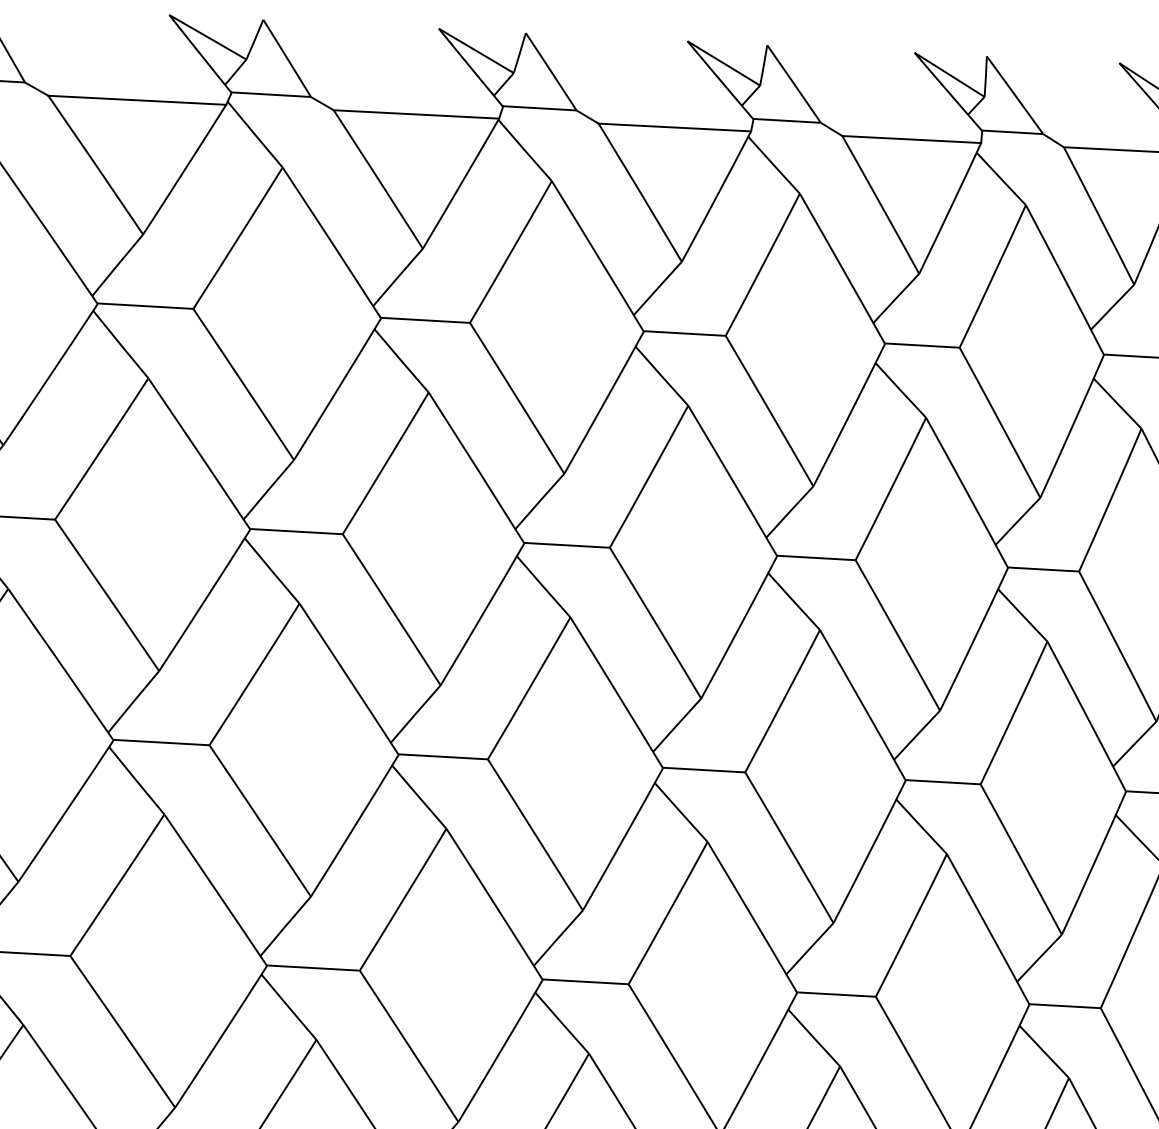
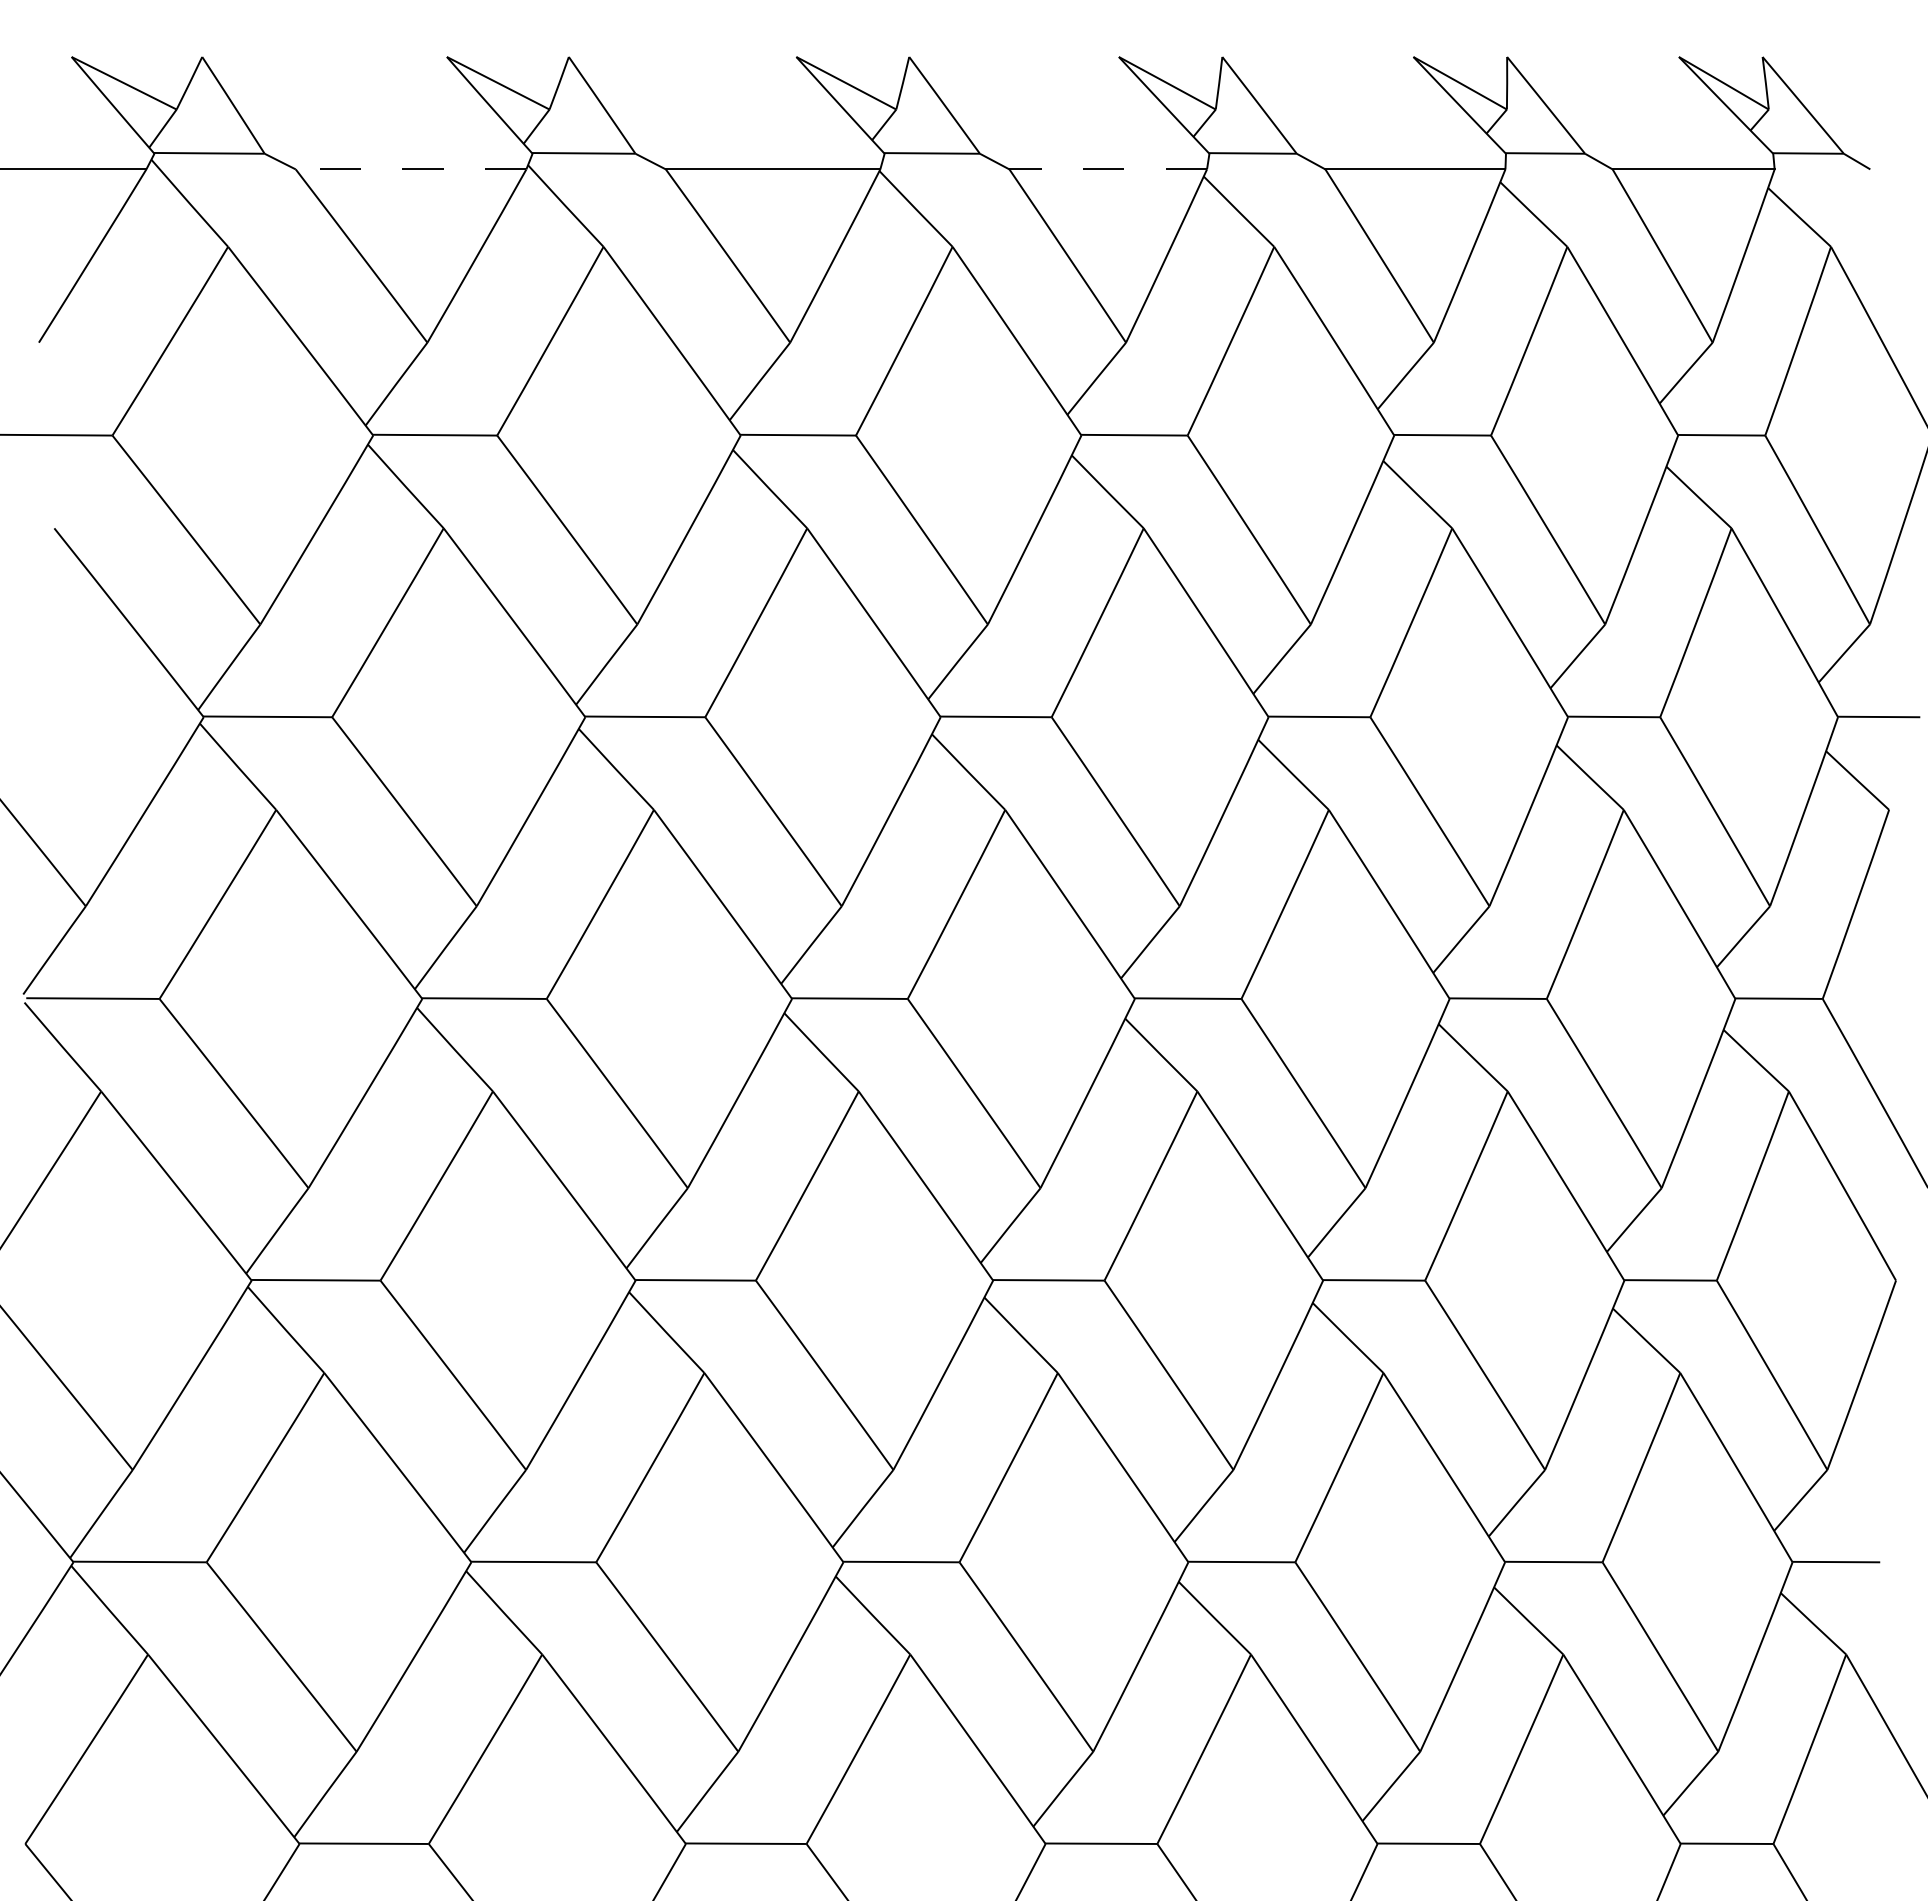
line: (136, 100) -> (410, 169), solid -> dashed
line: (675, 127) -> (1108, 169), solid -> dashed

